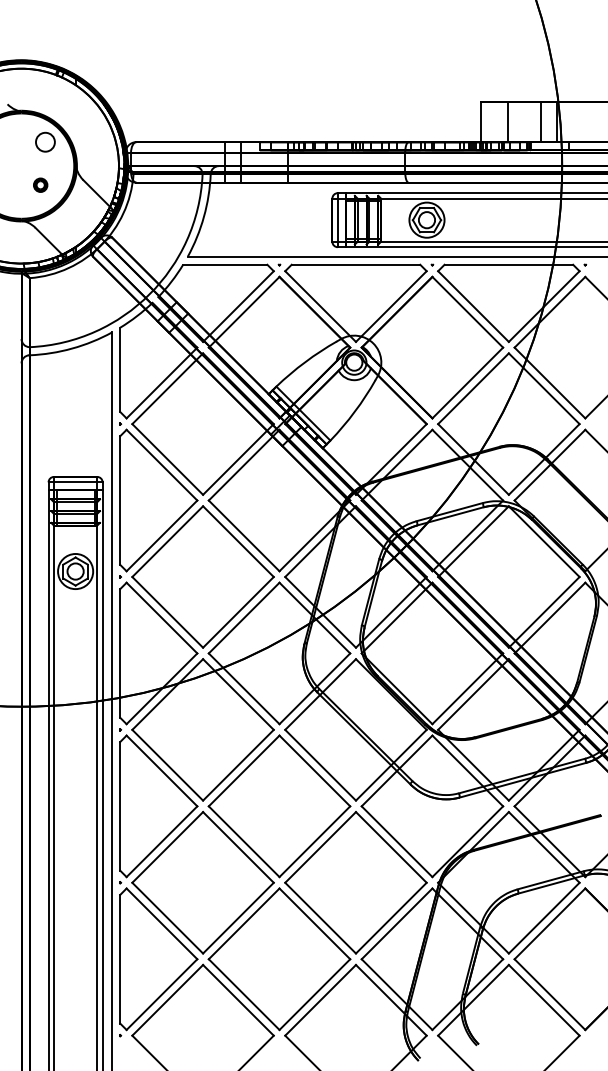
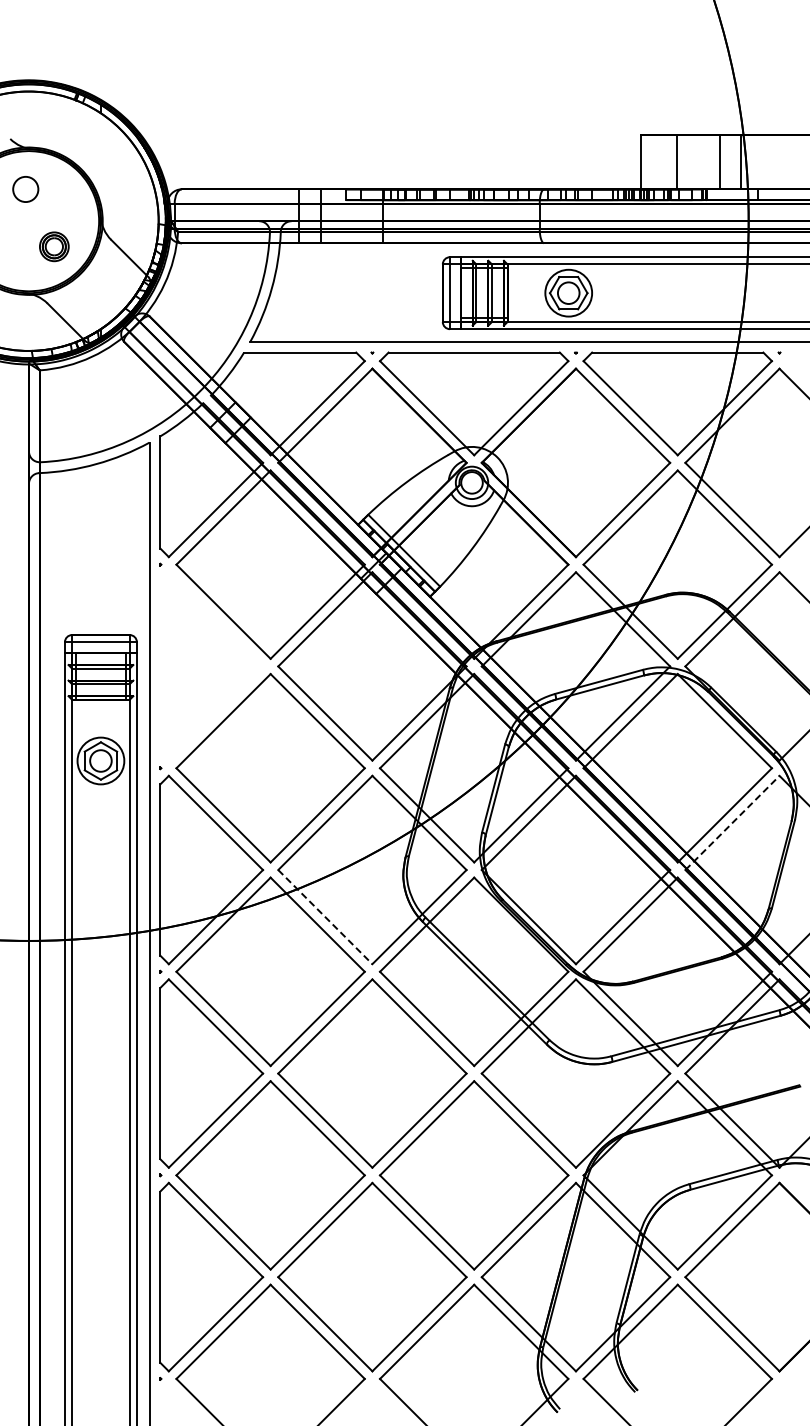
circle: (45, 142) -> (25, 189), moved
part: (40, 185) -> (54, 246), size x1.6
part: (158, 500) -> (211, 666), removed
line: (549, 617) -> (732, 822), solid -> dashed
line: (244, 689) -> (325, 917), solid -> dashed

